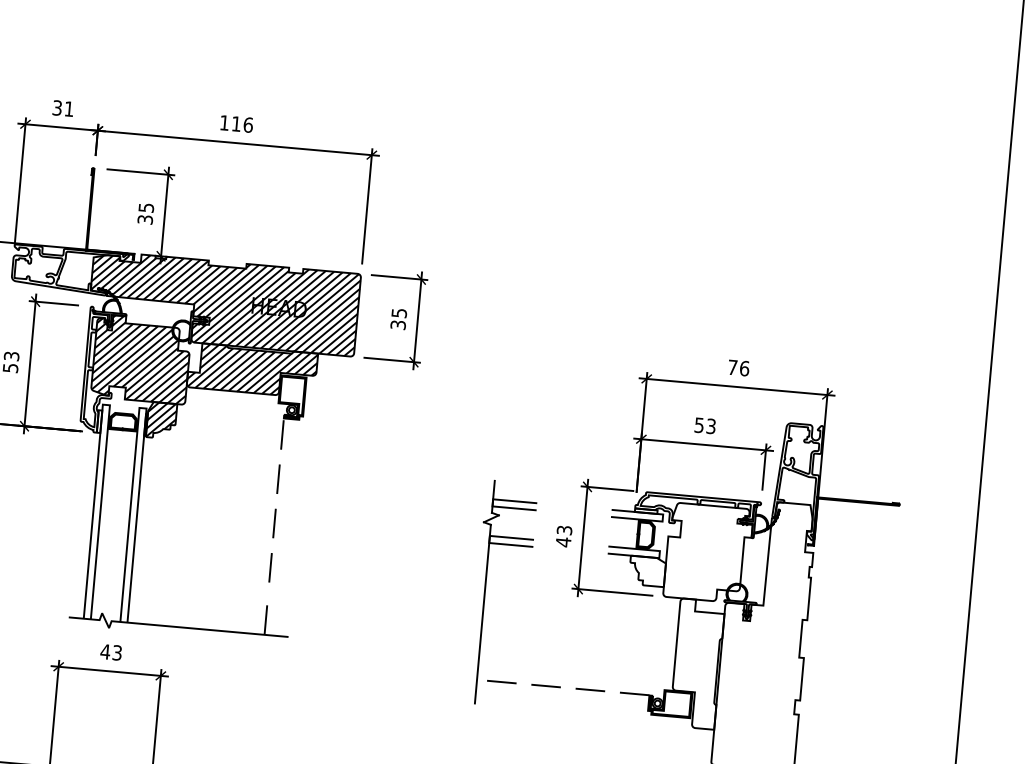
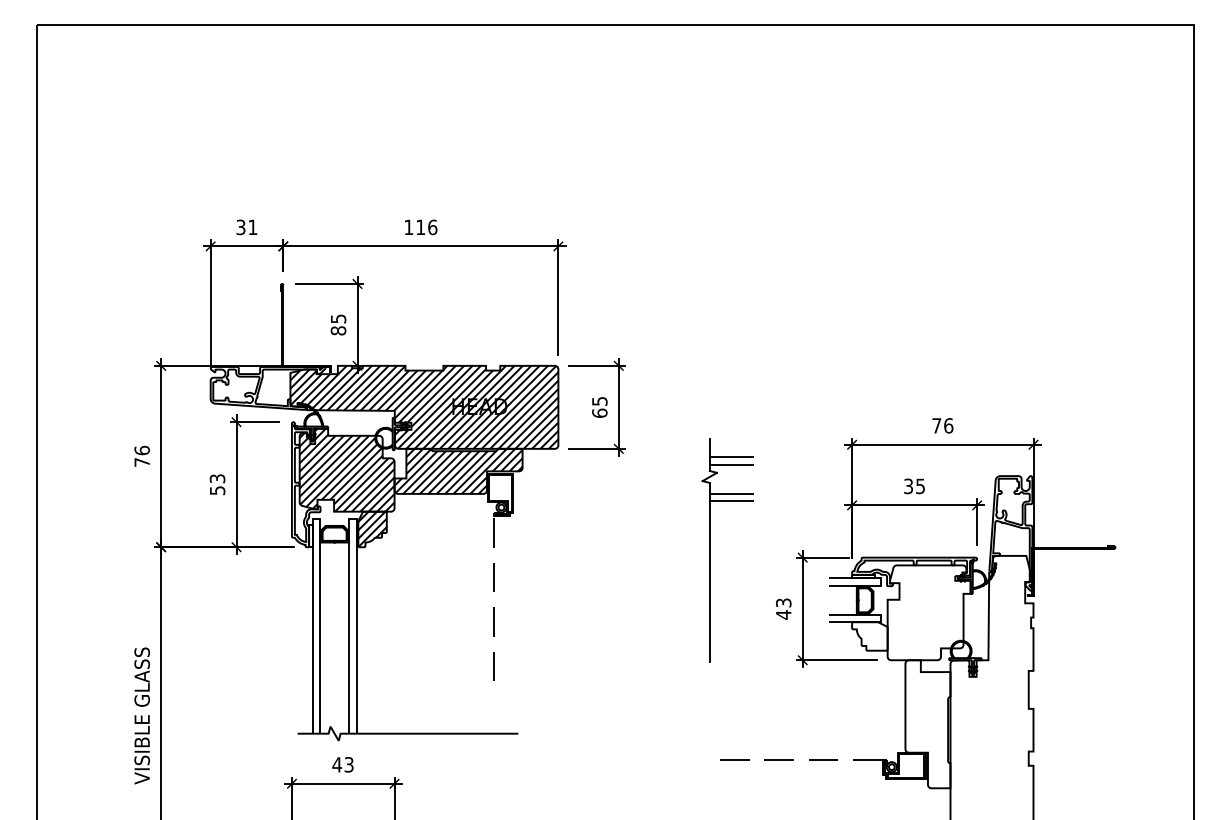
text: (145, 219) -> (338, 330), 35 -> 85
text: (398, 324) -> (599, 412), 35 -> 65
text: (705, 424) -> (914, 485), 53 -> 35
part: (485, 592) -> (710, 550), moved
line: (266, 617) -> (494, 716), removed

